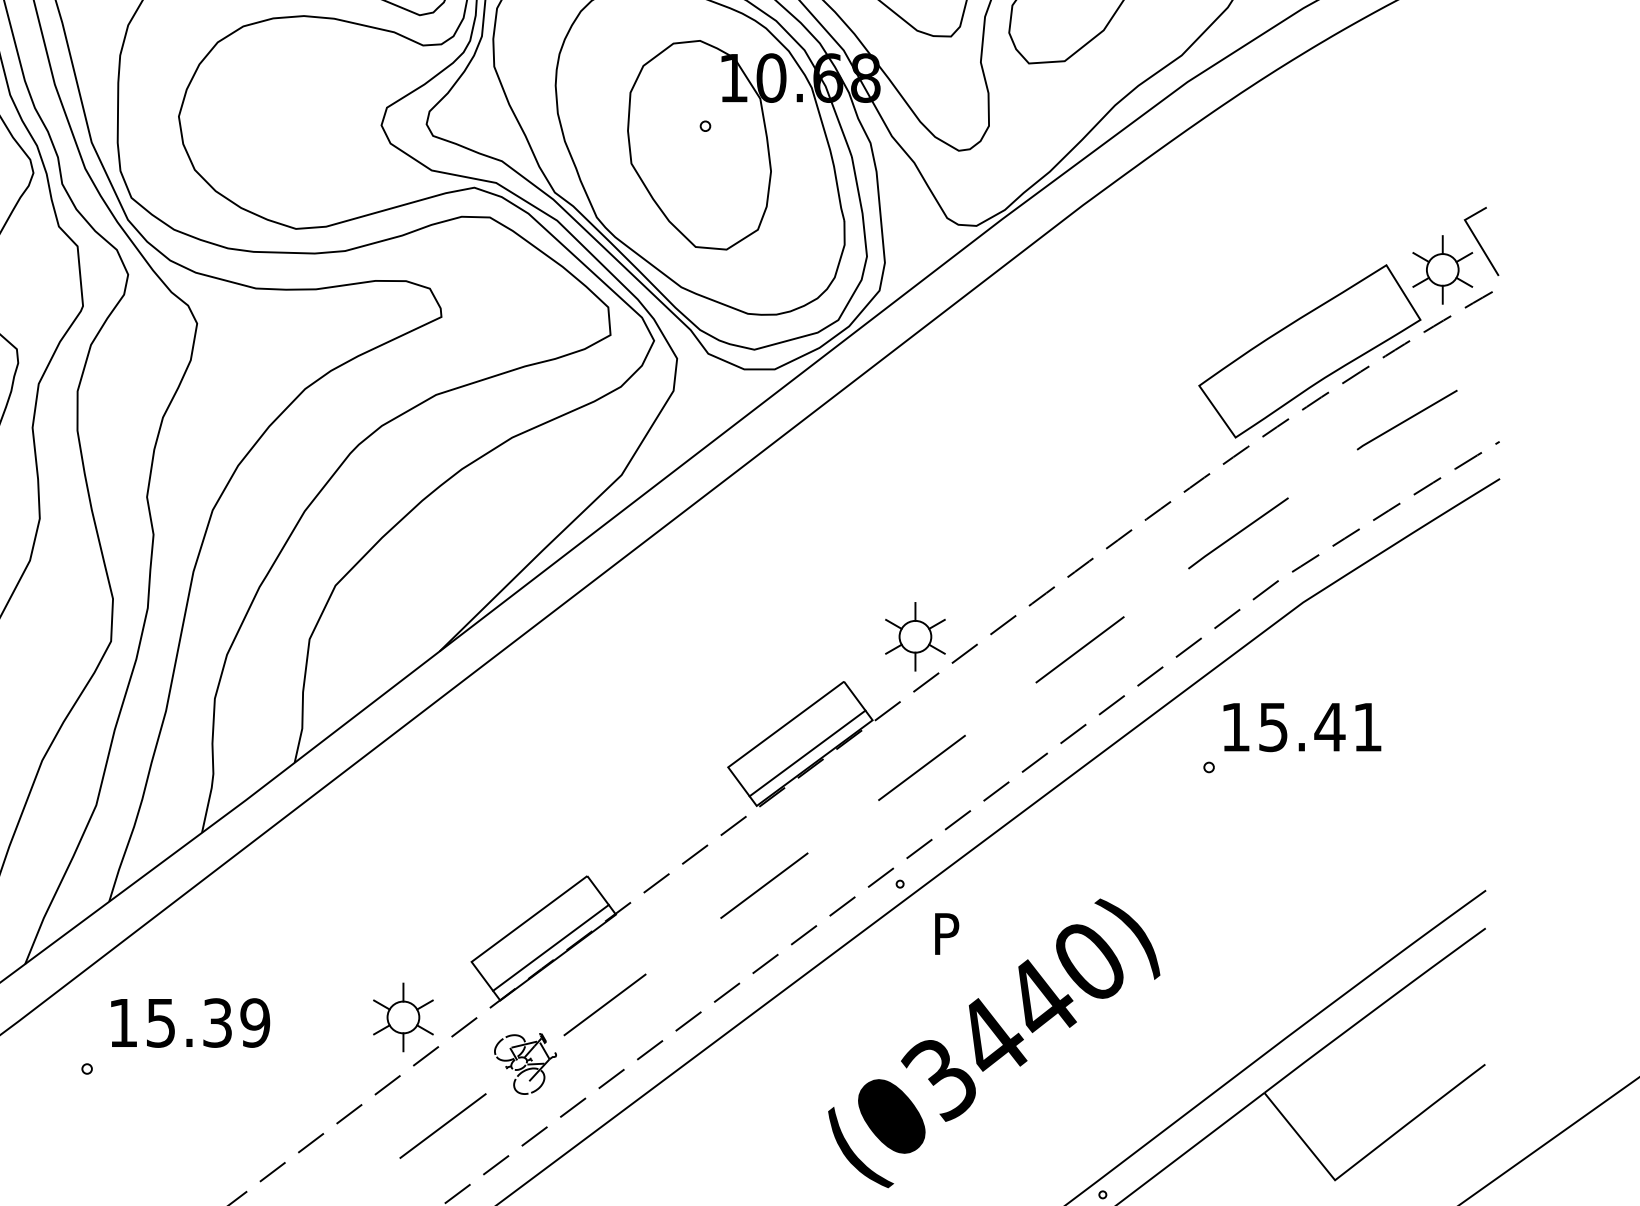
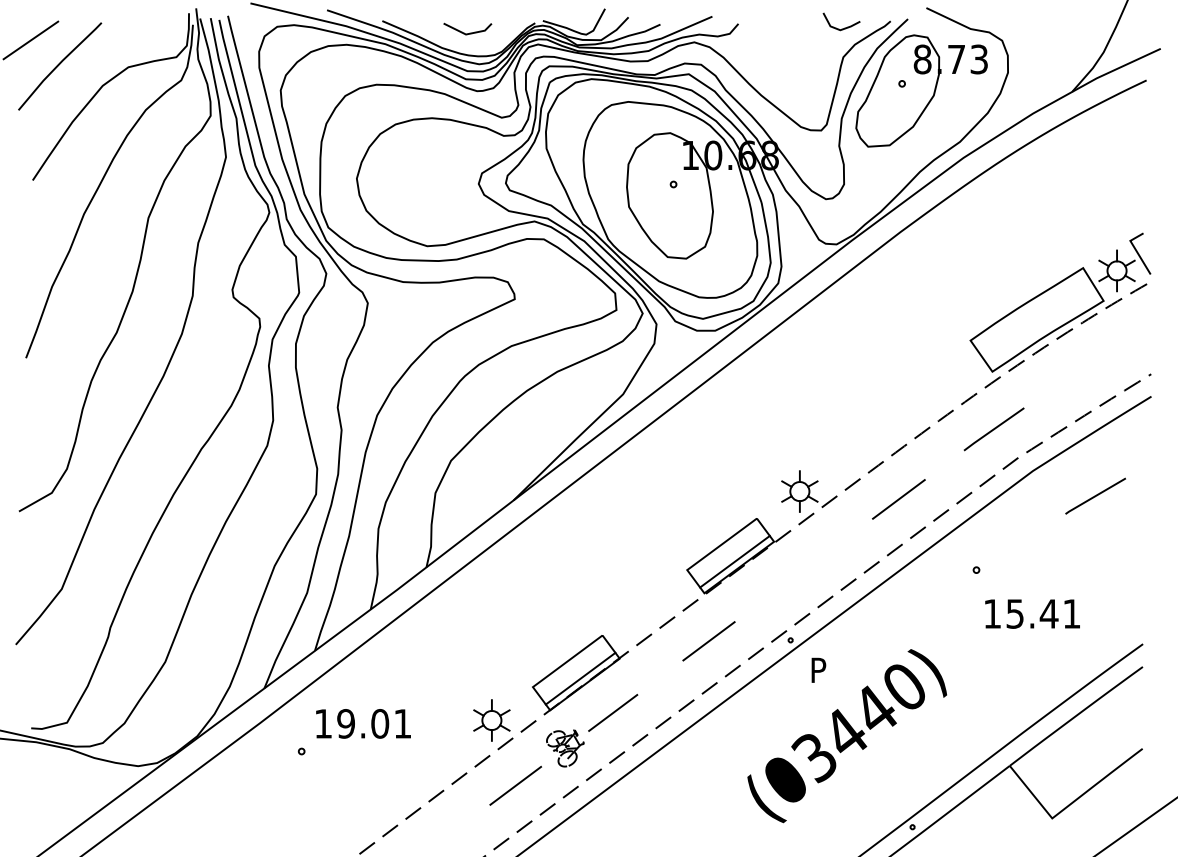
line: (1406, 418) -> (1095, 495), moved
text: (1302, 726) -> (1032, 613), moved
line: (921, 768) -> (803, 570), removed
text: (208, 1022) -> (374, 723), 15.39 -> 19.01

